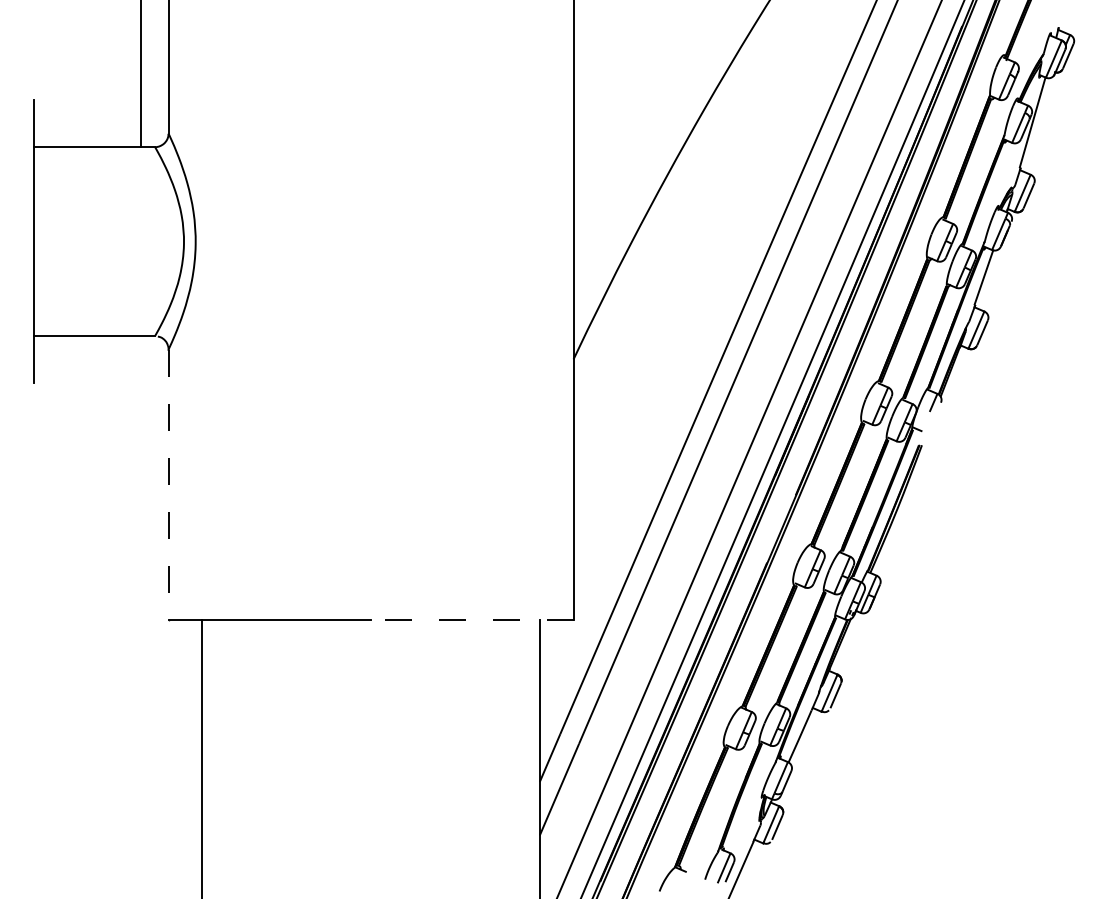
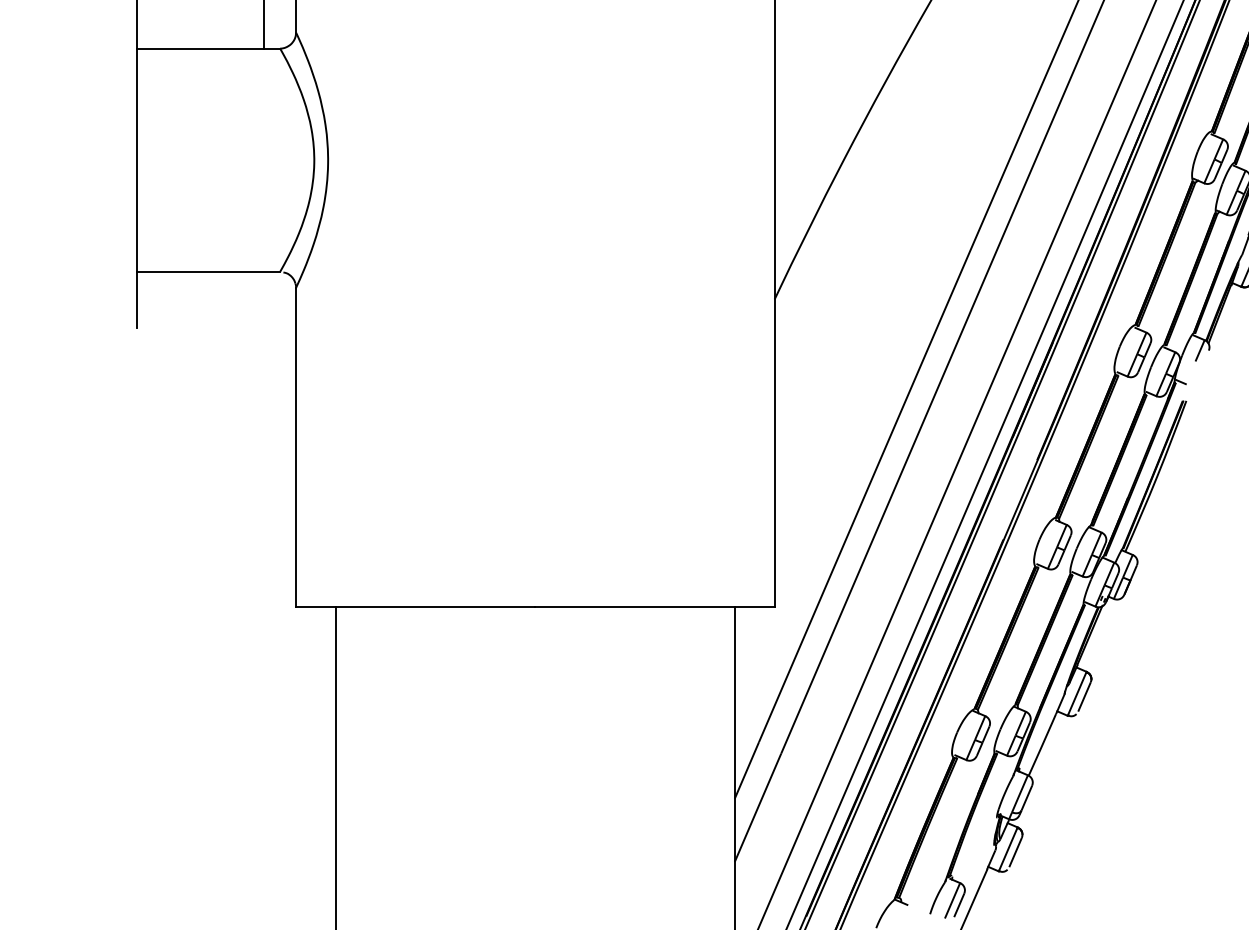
line: (168, 484) -> (295, 447), dashed -> solid
line: (471, 619) -> (654, 606), dashed -> solid

